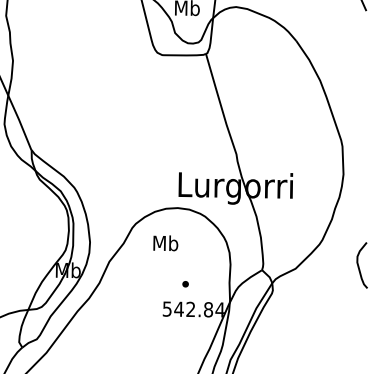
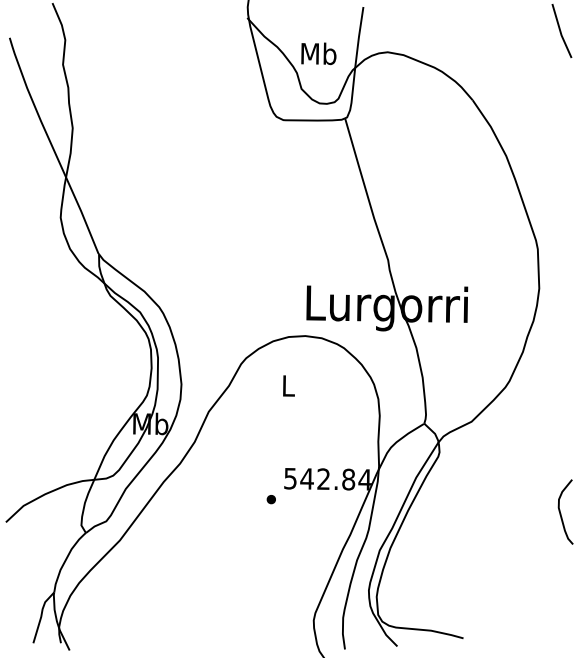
text: (165, 243) -> (287, 385), Mb -> L
curve: (359, 266) -> (561, 513), moved
part: (185, 284) -> (270, 499), moved

